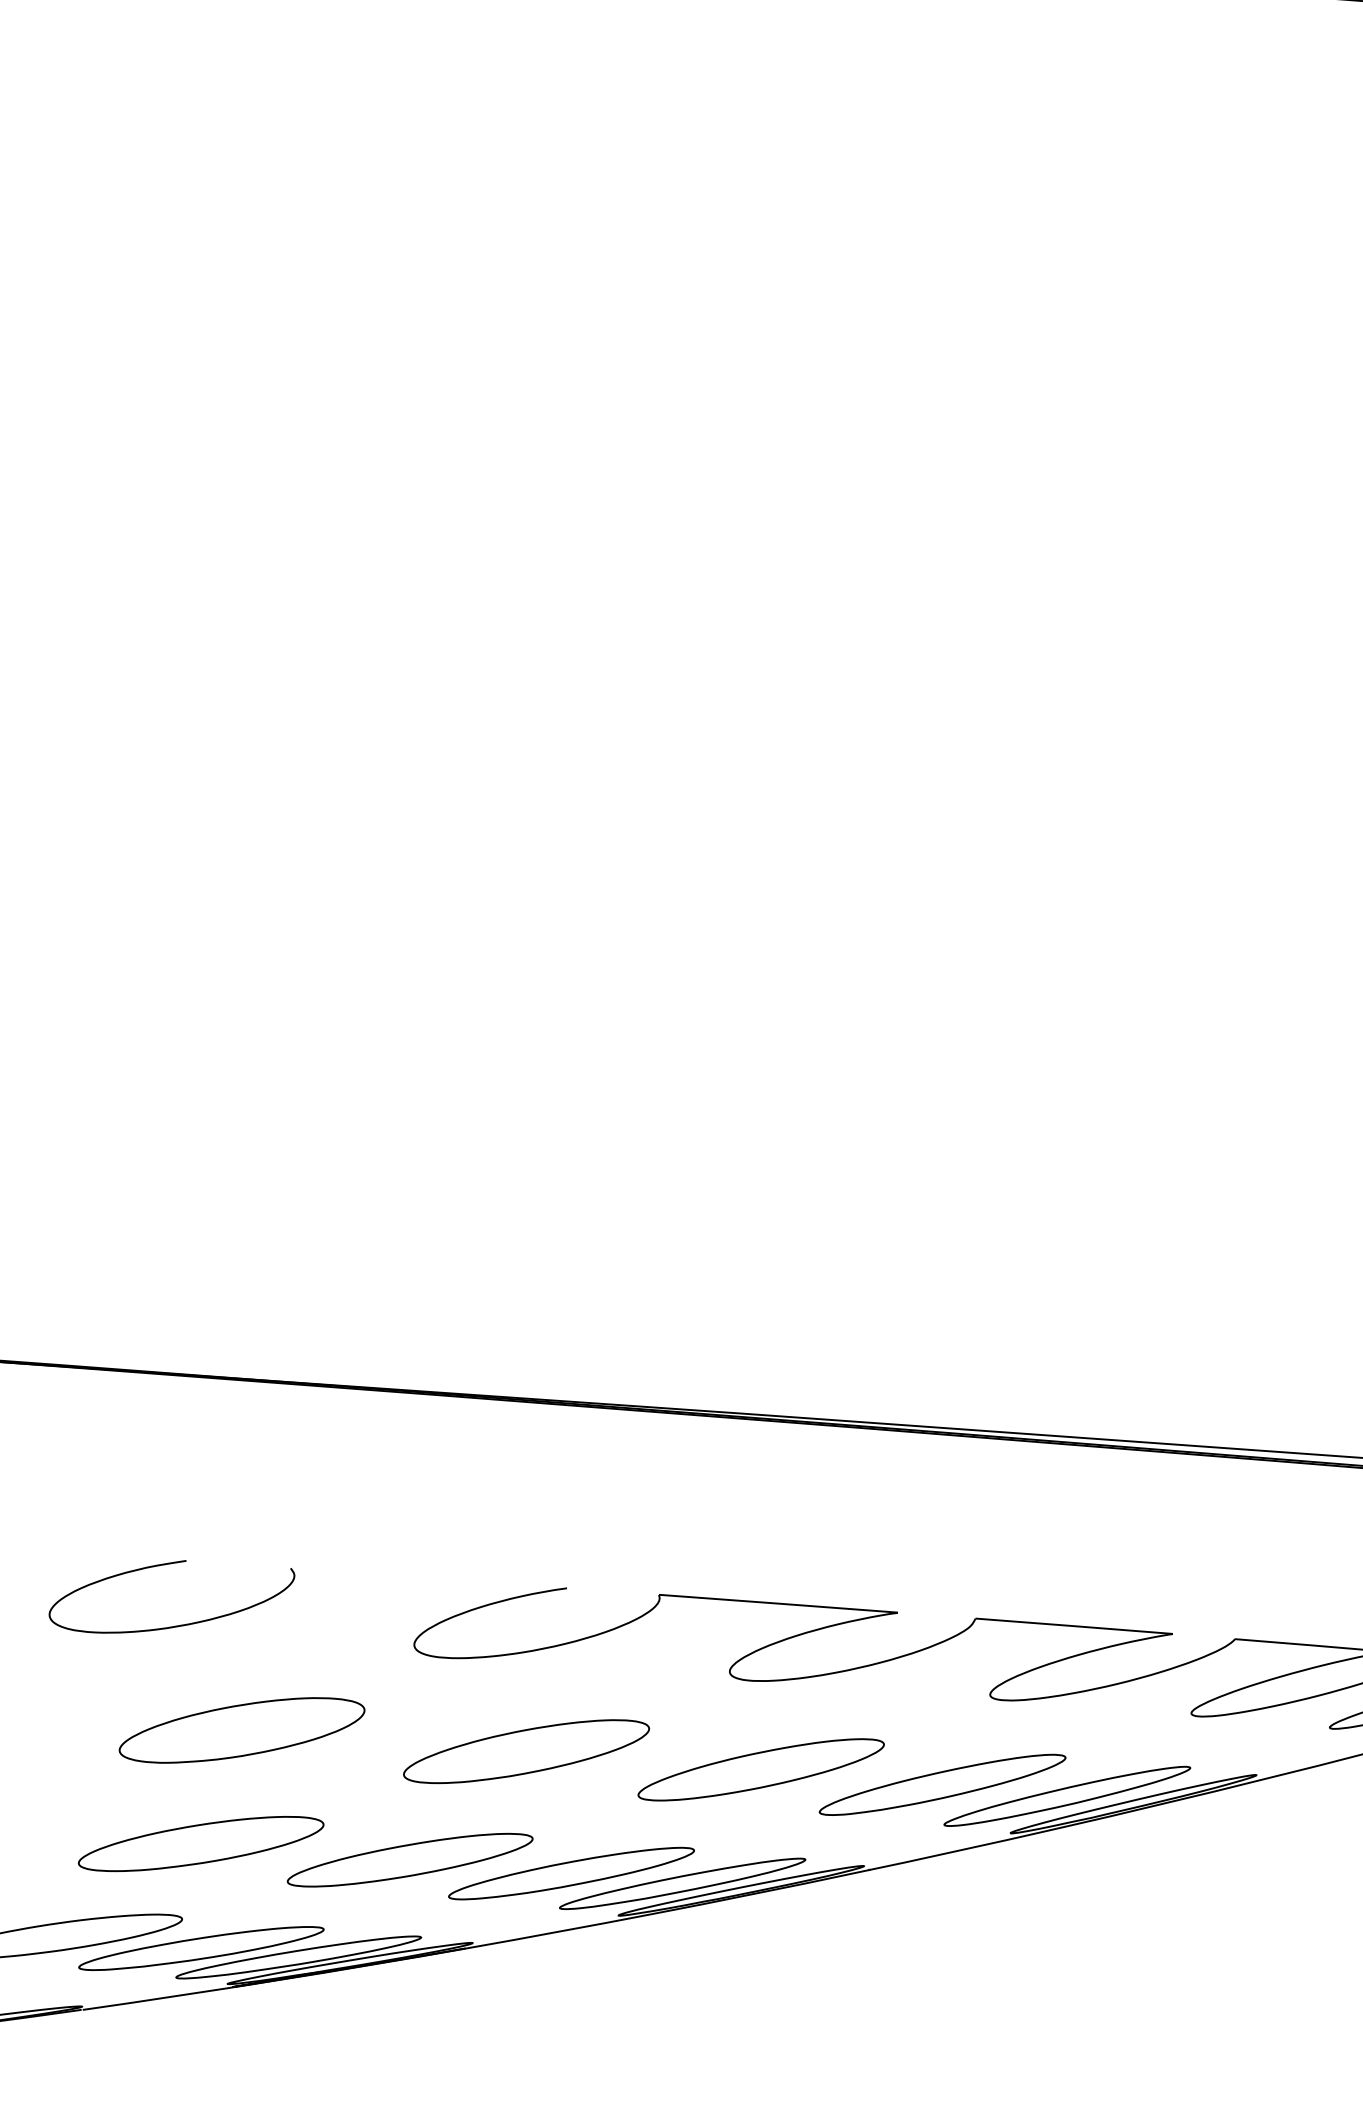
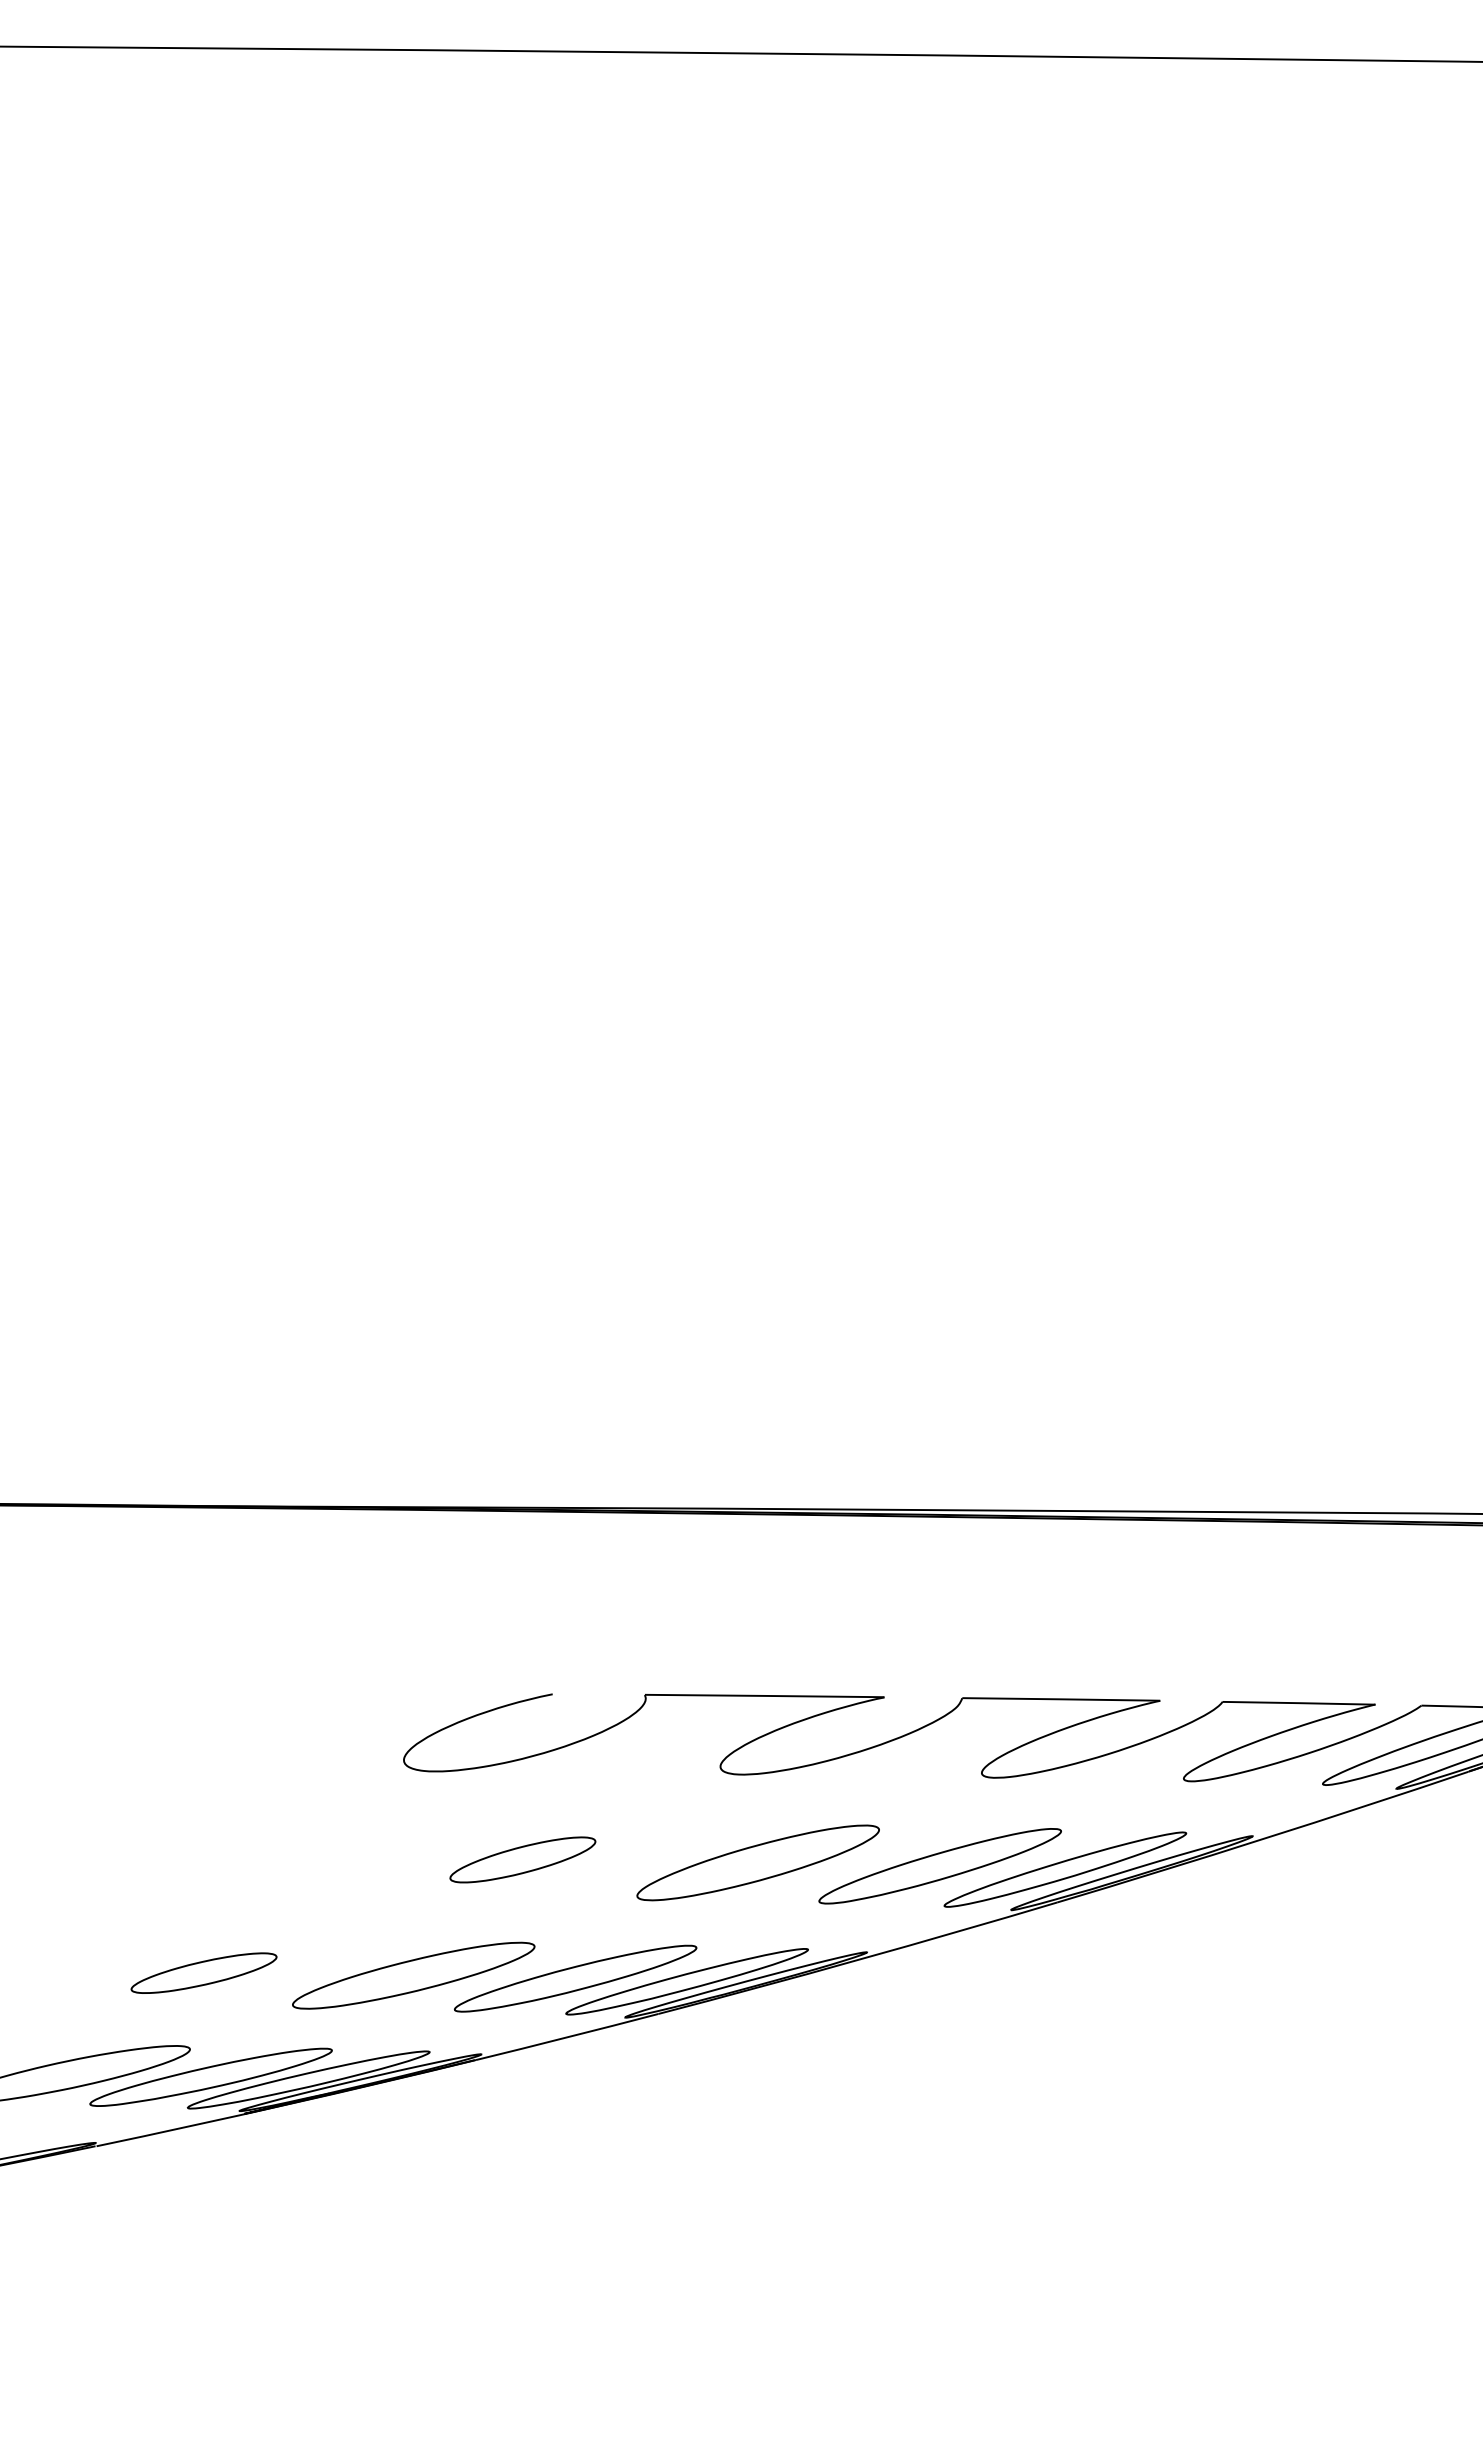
curve: (175, 1625) -> (164, 1756), removed
part: (242, 1729) -> (237, 1856), removed
part: (526, 1751) -> (522, 1859), size x0.6
part: (200, 1844) -> (203, 1973), size x0.6

